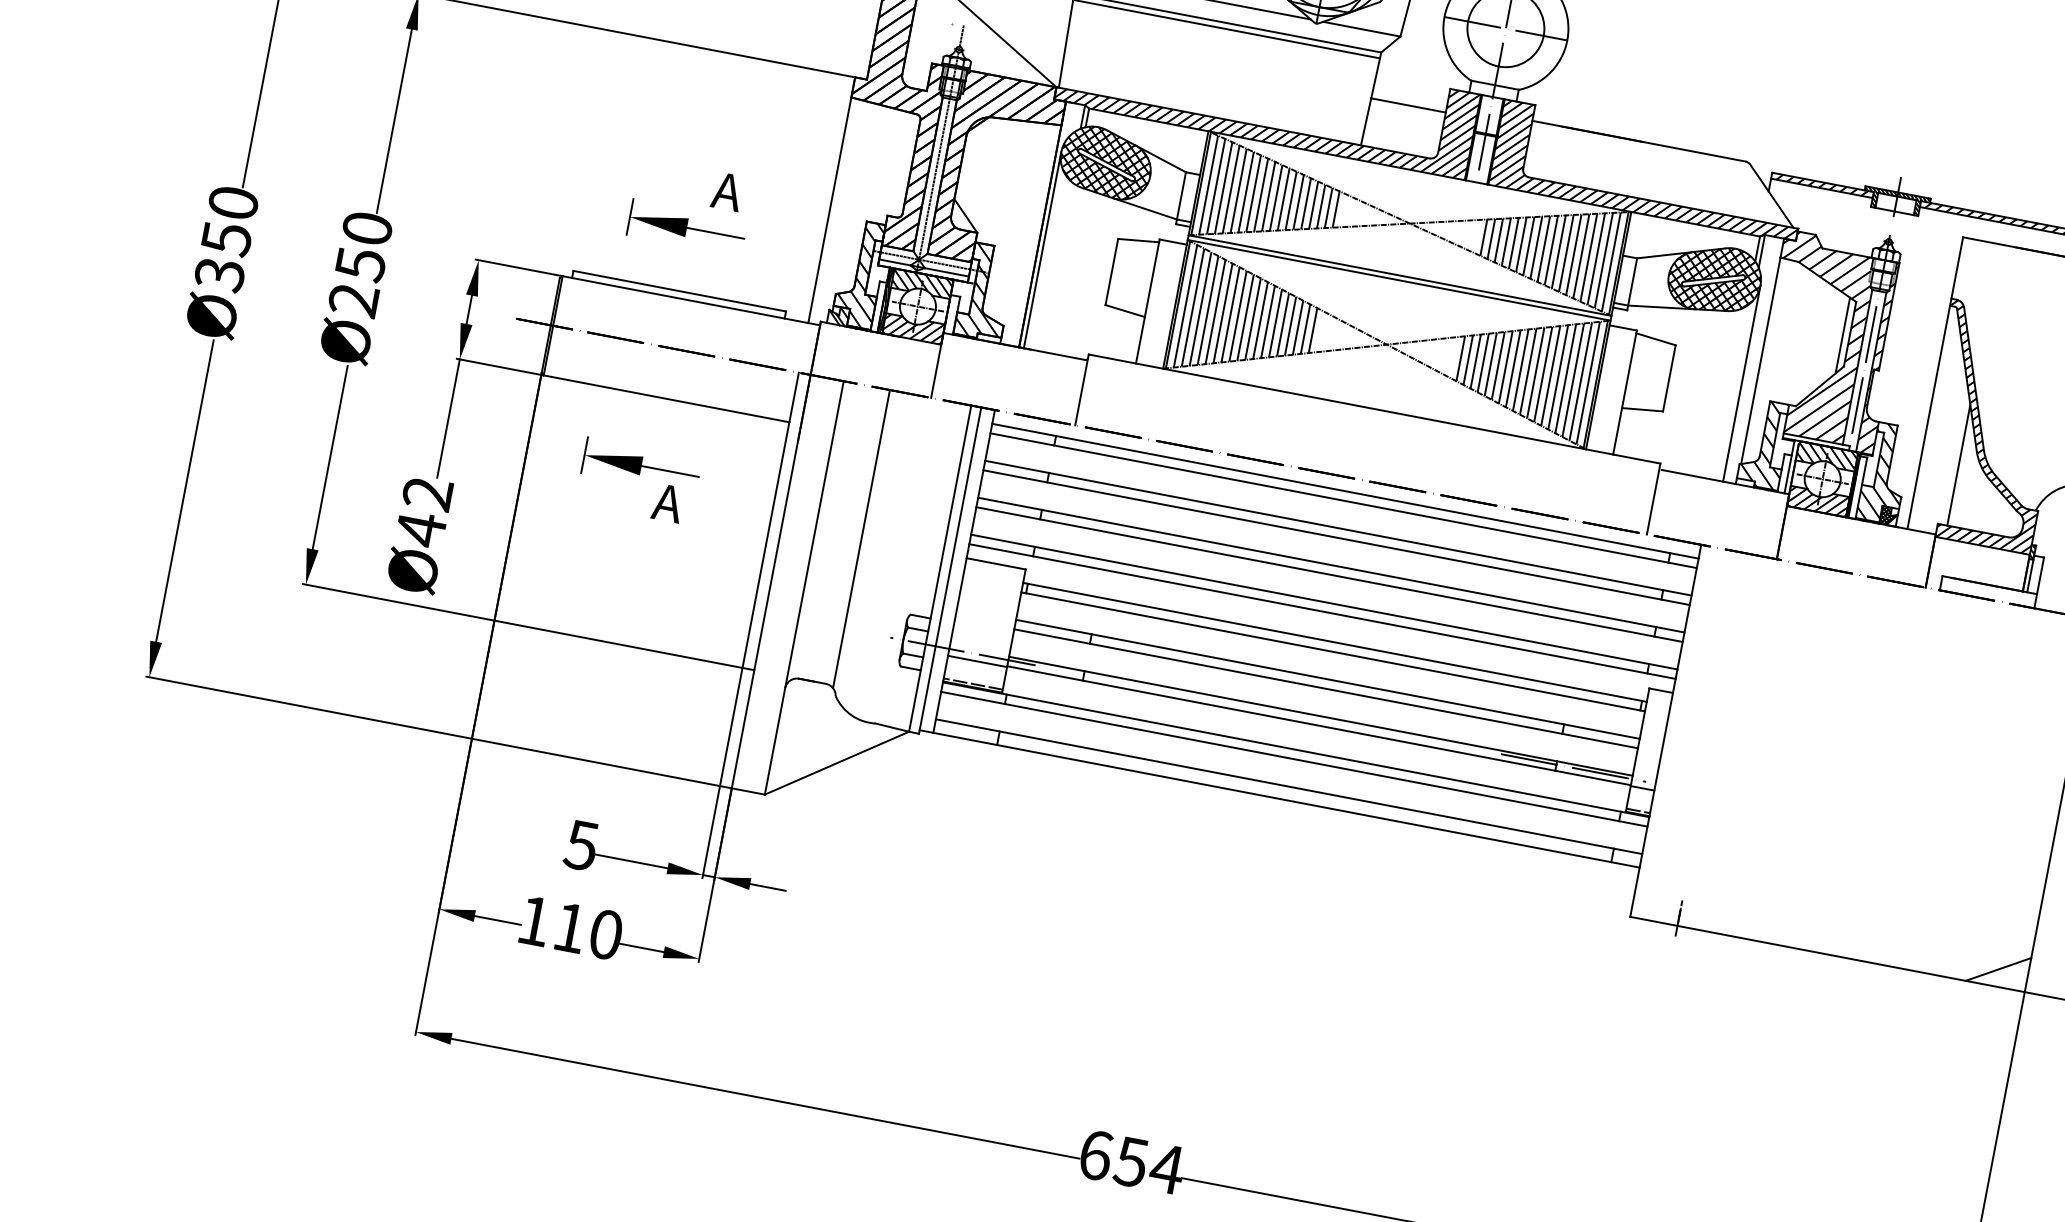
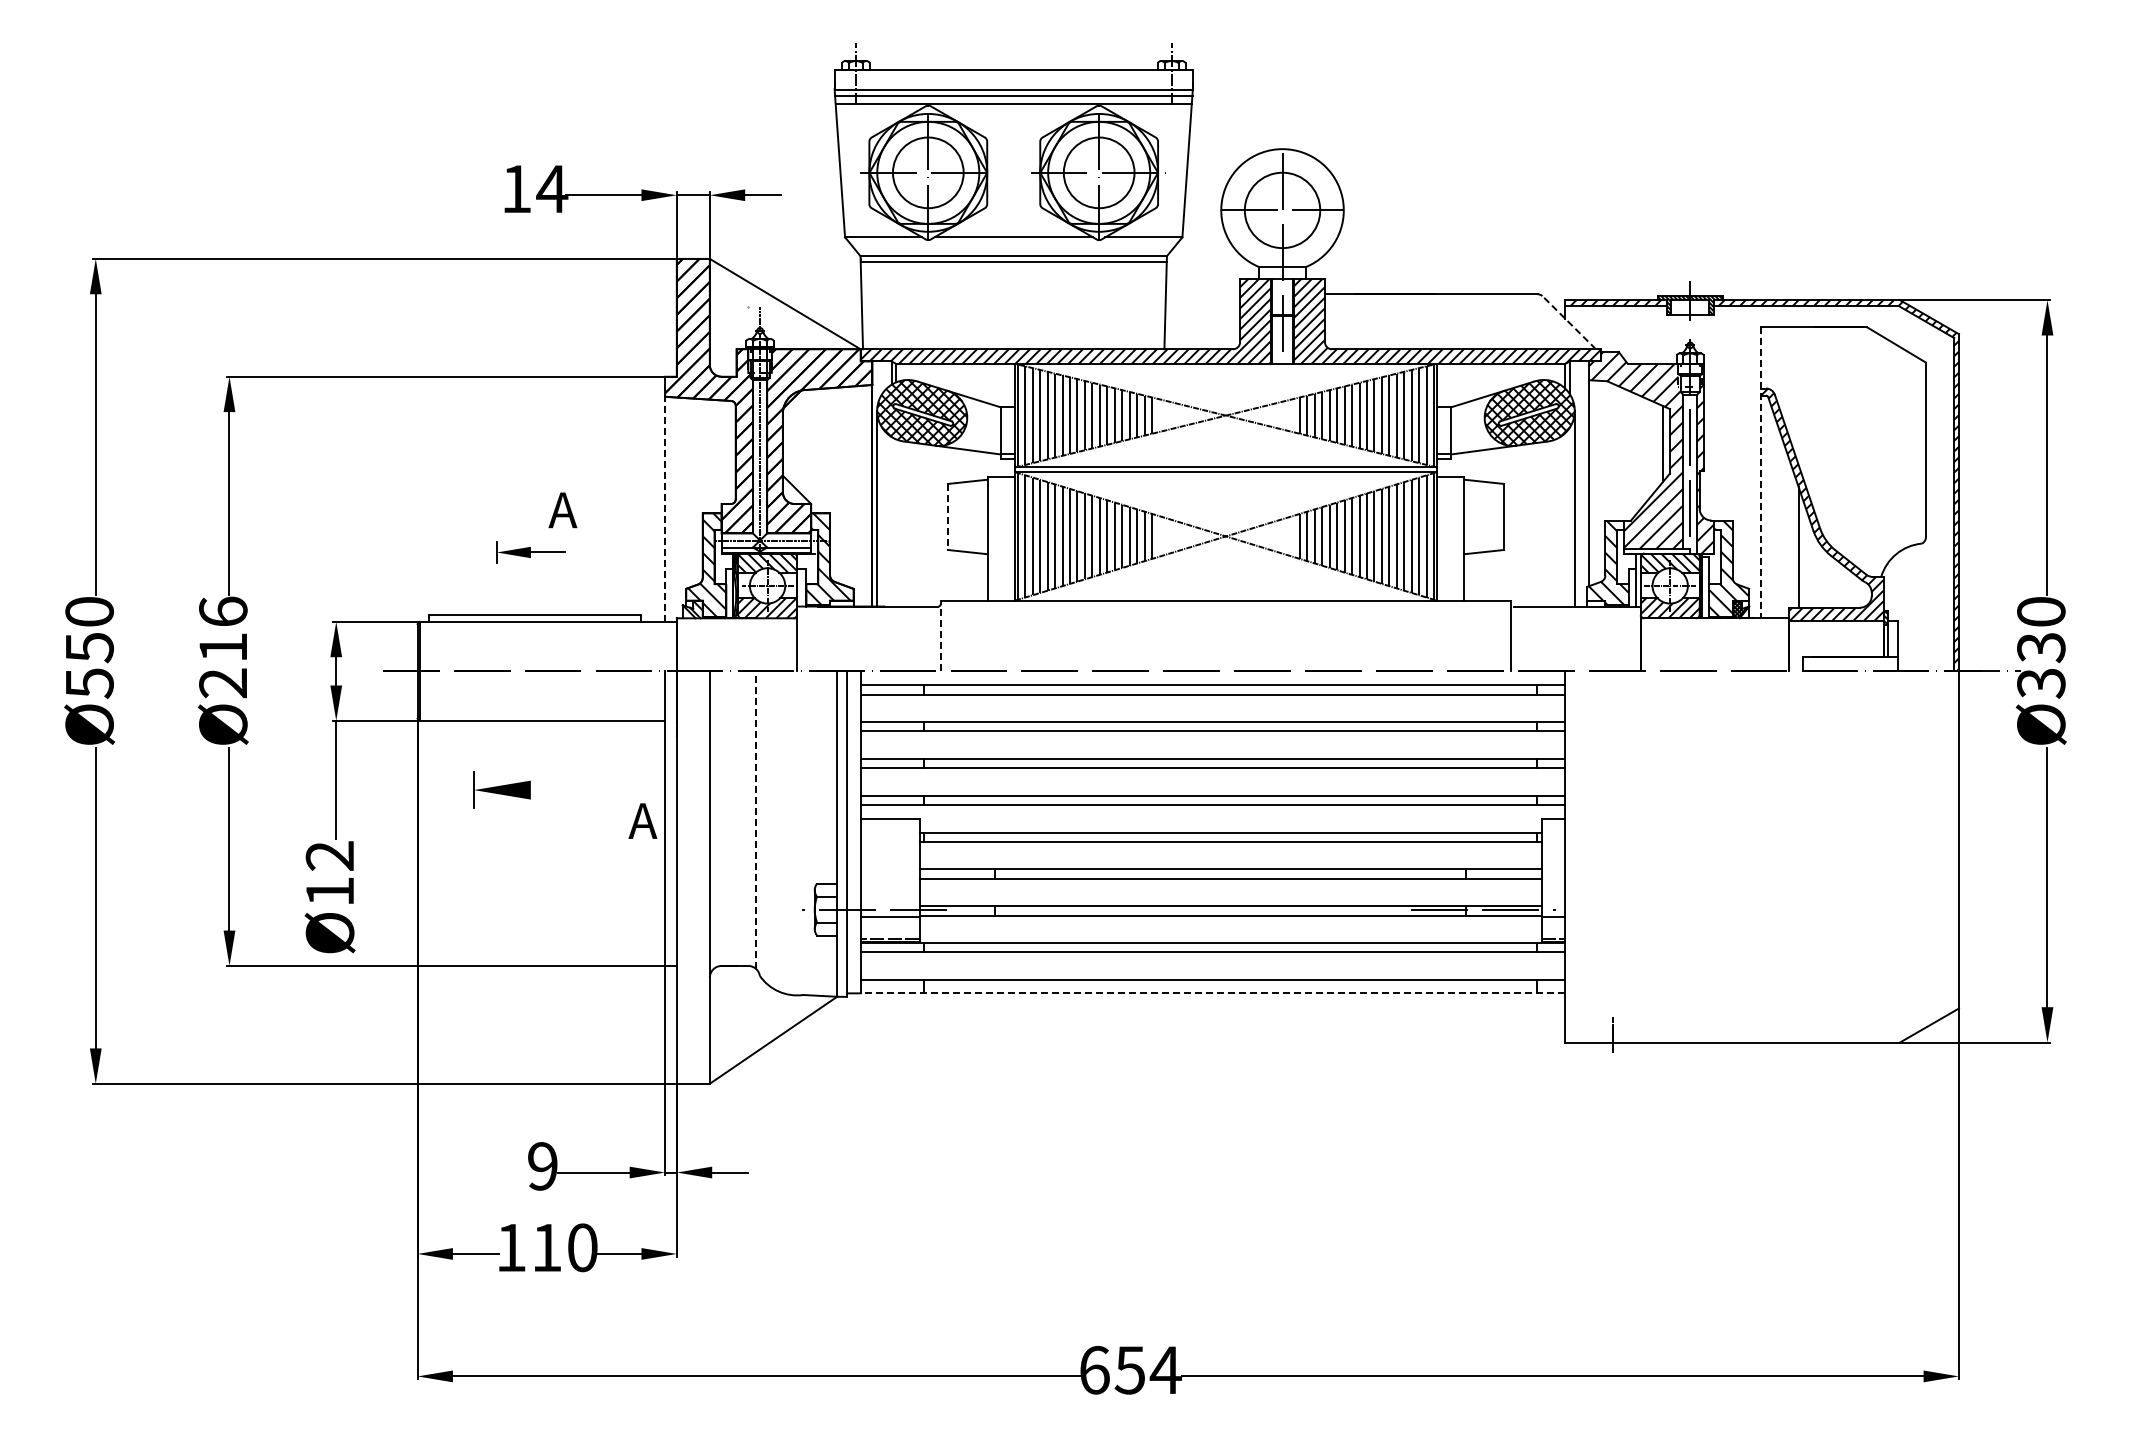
line: (1408, 105) -> (1202, 302), removed
line: (1772, 195) -> (1569, 322), solid -> dashed
line: (832, 200) -> (665, 499), solid -> dashed
part: (686, 227) -> (530, 552), size x0.6
text: (364, 246) -> (223, 629), Ø250 -> Ø216
line: (1111, 271) -> (947, 516), solid -> dashed
text: (219, 274) -> (89, 683), Ø350 -> Ø550
line: (1934, 382) -> (1760, 472), solid -> dashed
line: (1081, 389) -> (940, 635), solid -> dashed
line: (669, 471) -> (558, 790), removed
text: (667, 502) -> (642, 820), moved
text: (420, 529) -> (329, 891), Ø42 -> Ø12
line: (861, 539) -> (755, 820), solid -> dashed
line: (1285, 800) -> (1212, 993), solid -> dashed
text: (581, 845) -> (542, 1166), 5 -> 9

